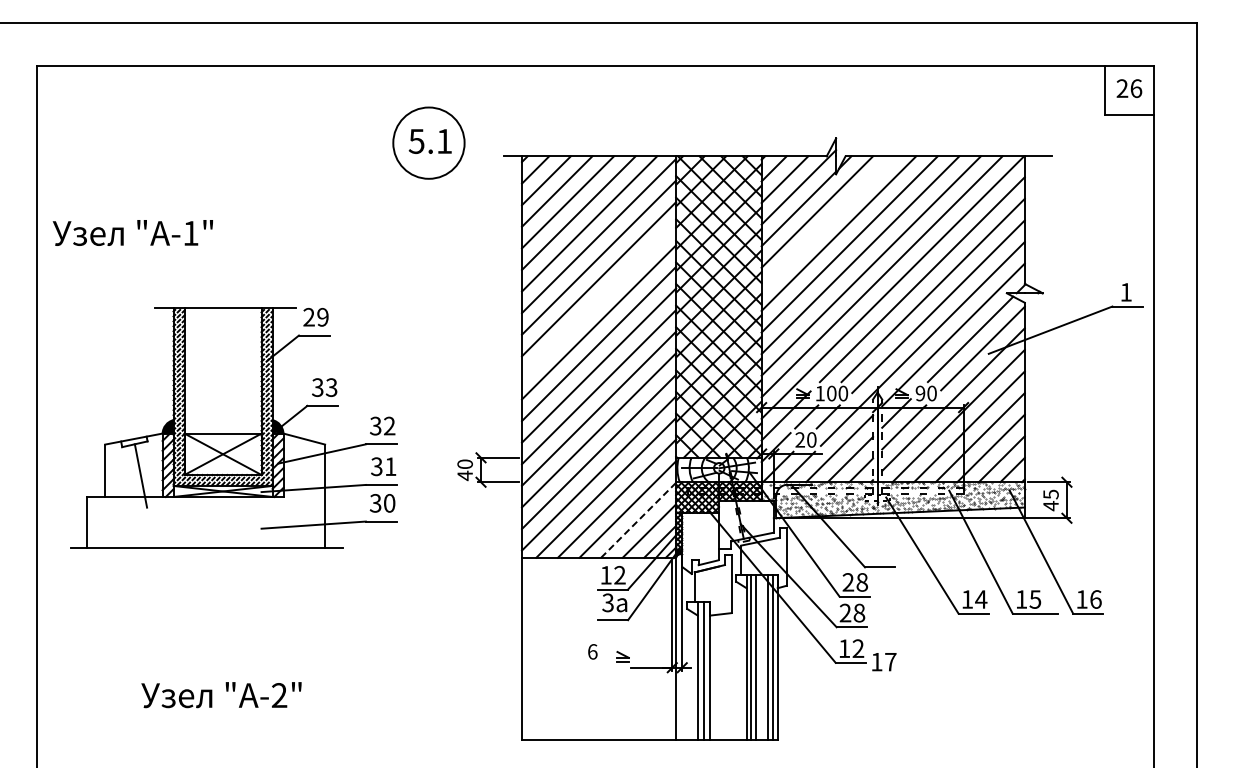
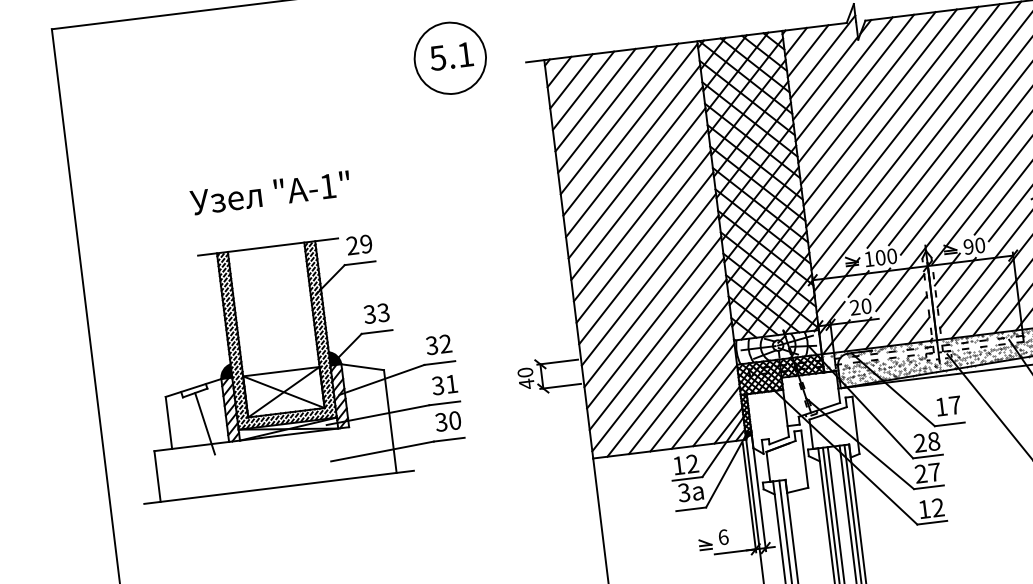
line: (827, 222) -> (855, 88), added
text: (132, 232) -> (269, 192), moved
line: (599, 300) -> (638, 193), added
line: (638, 519) -> (704, 406), dashed -> solid
text: (859, 612) -> (934, 471), 28 -> 27
text: (592, 651) -> (723, 536), moved
text: (884, 662) -> (949, 406), moved

